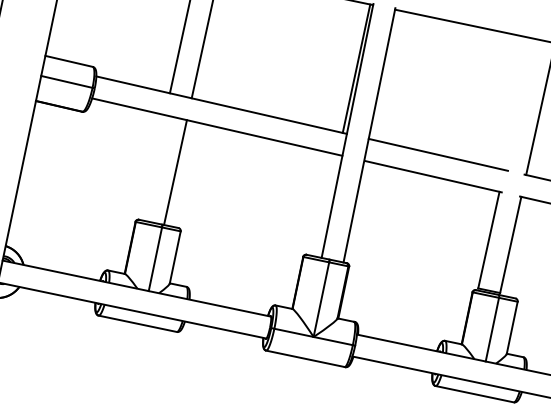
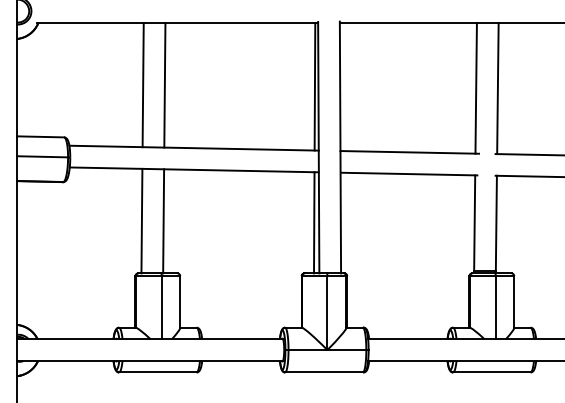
line: (518, 104) -> (475, 88), added
line: (153, 167) -> (141, 220), added
line: (327, 205) -> (314, 222), added

